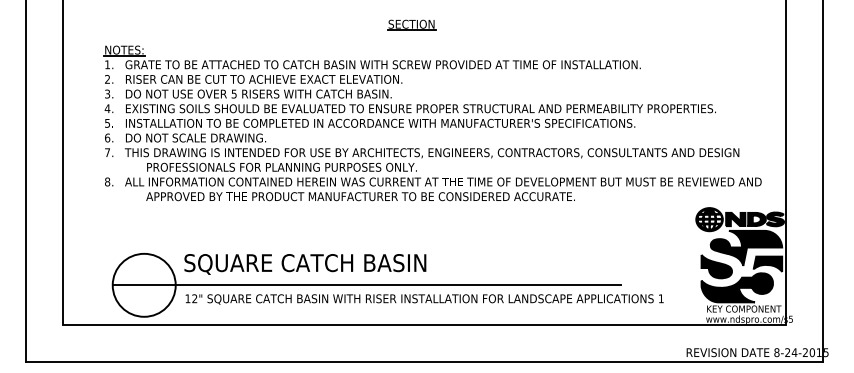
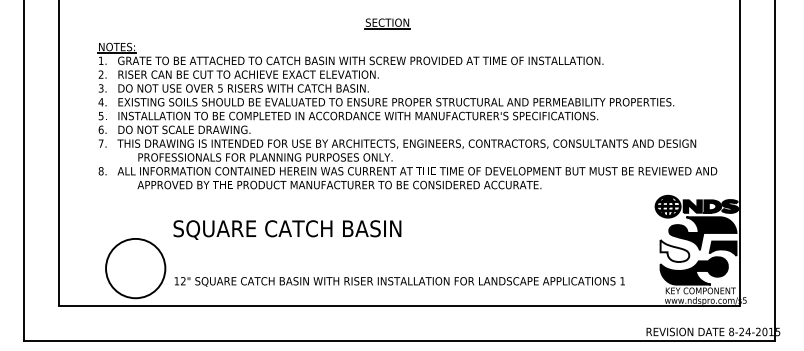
text: (305, 264) -> (287, 230), moved
fill: (716, 266) -> (674, 250), removed
line: (366, 285) -> (345, 268), removed

